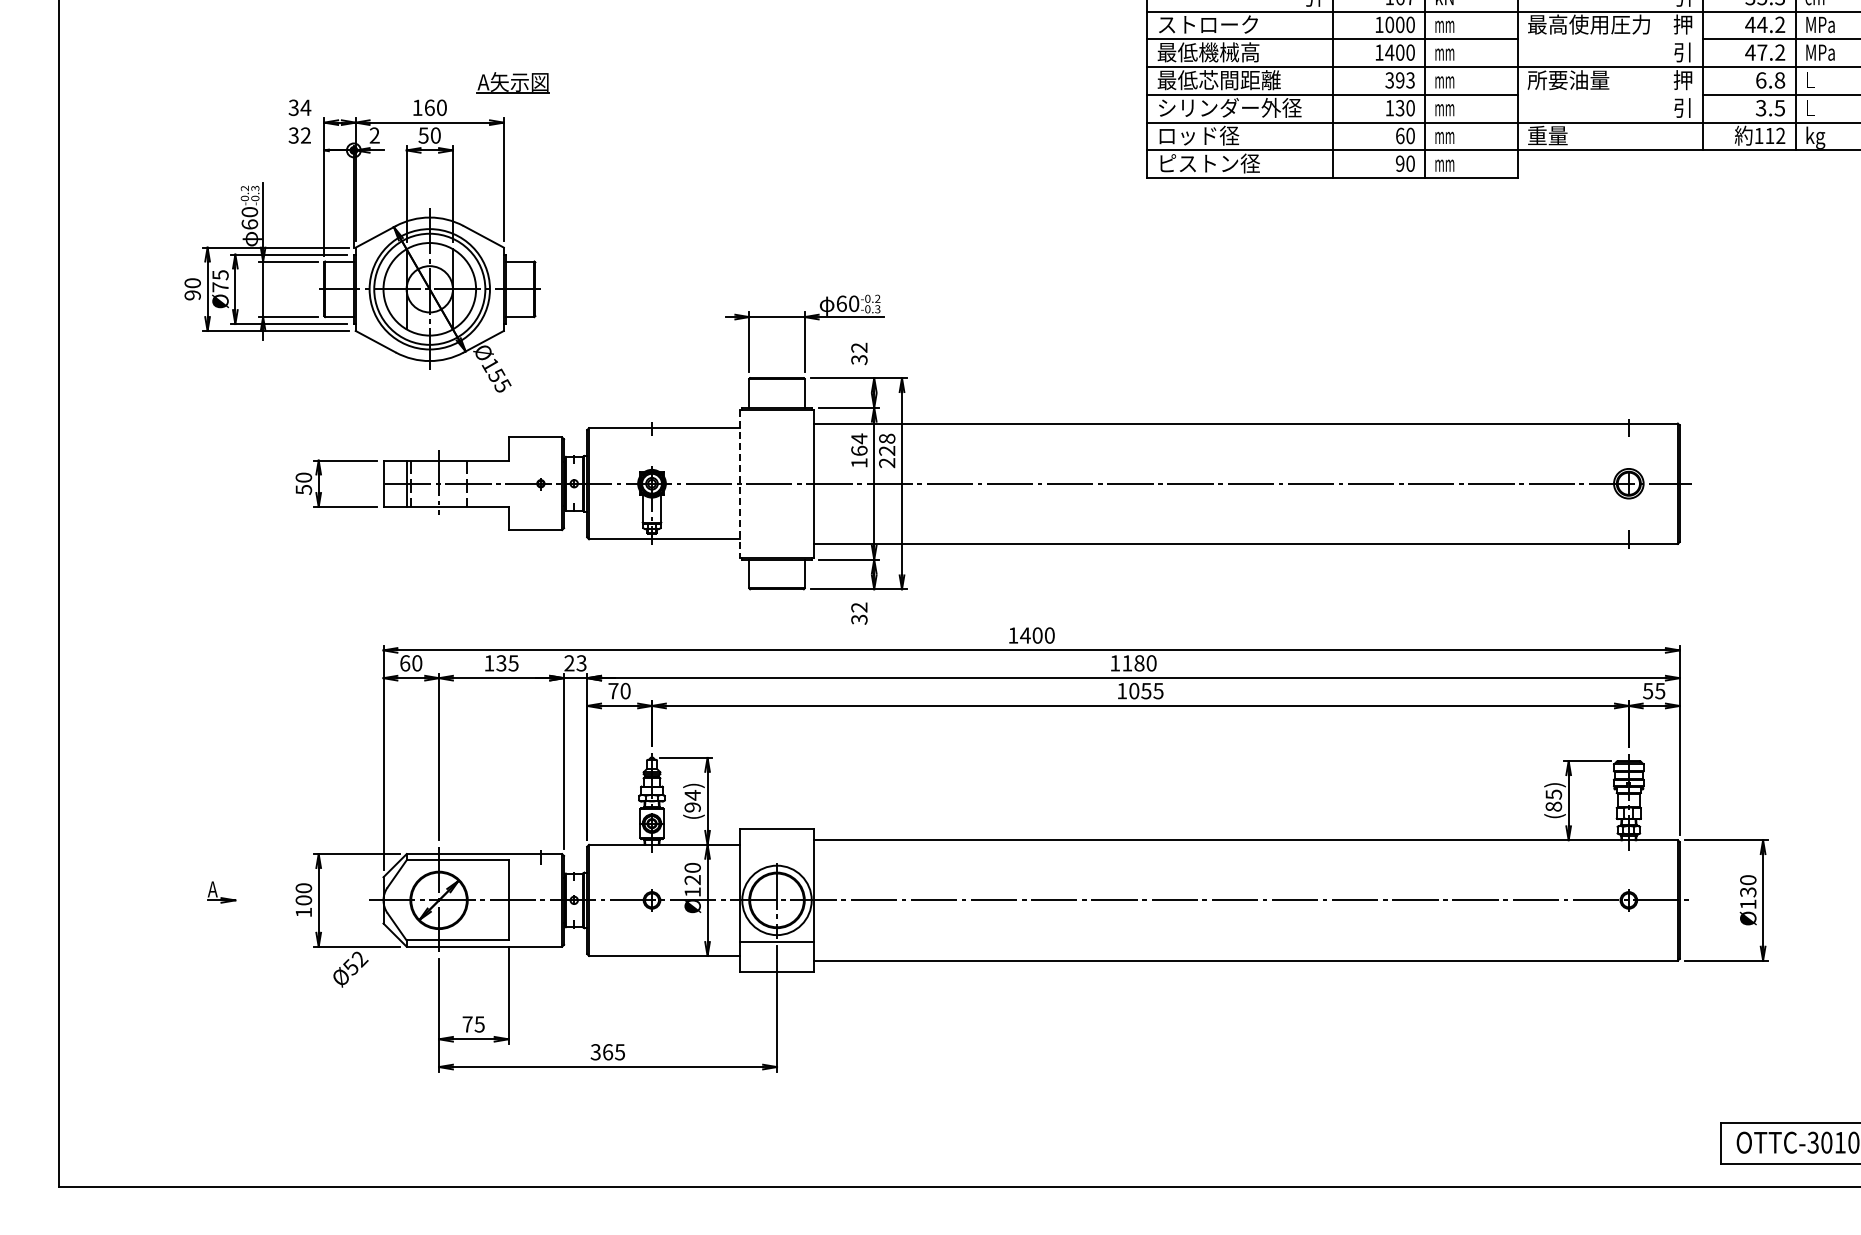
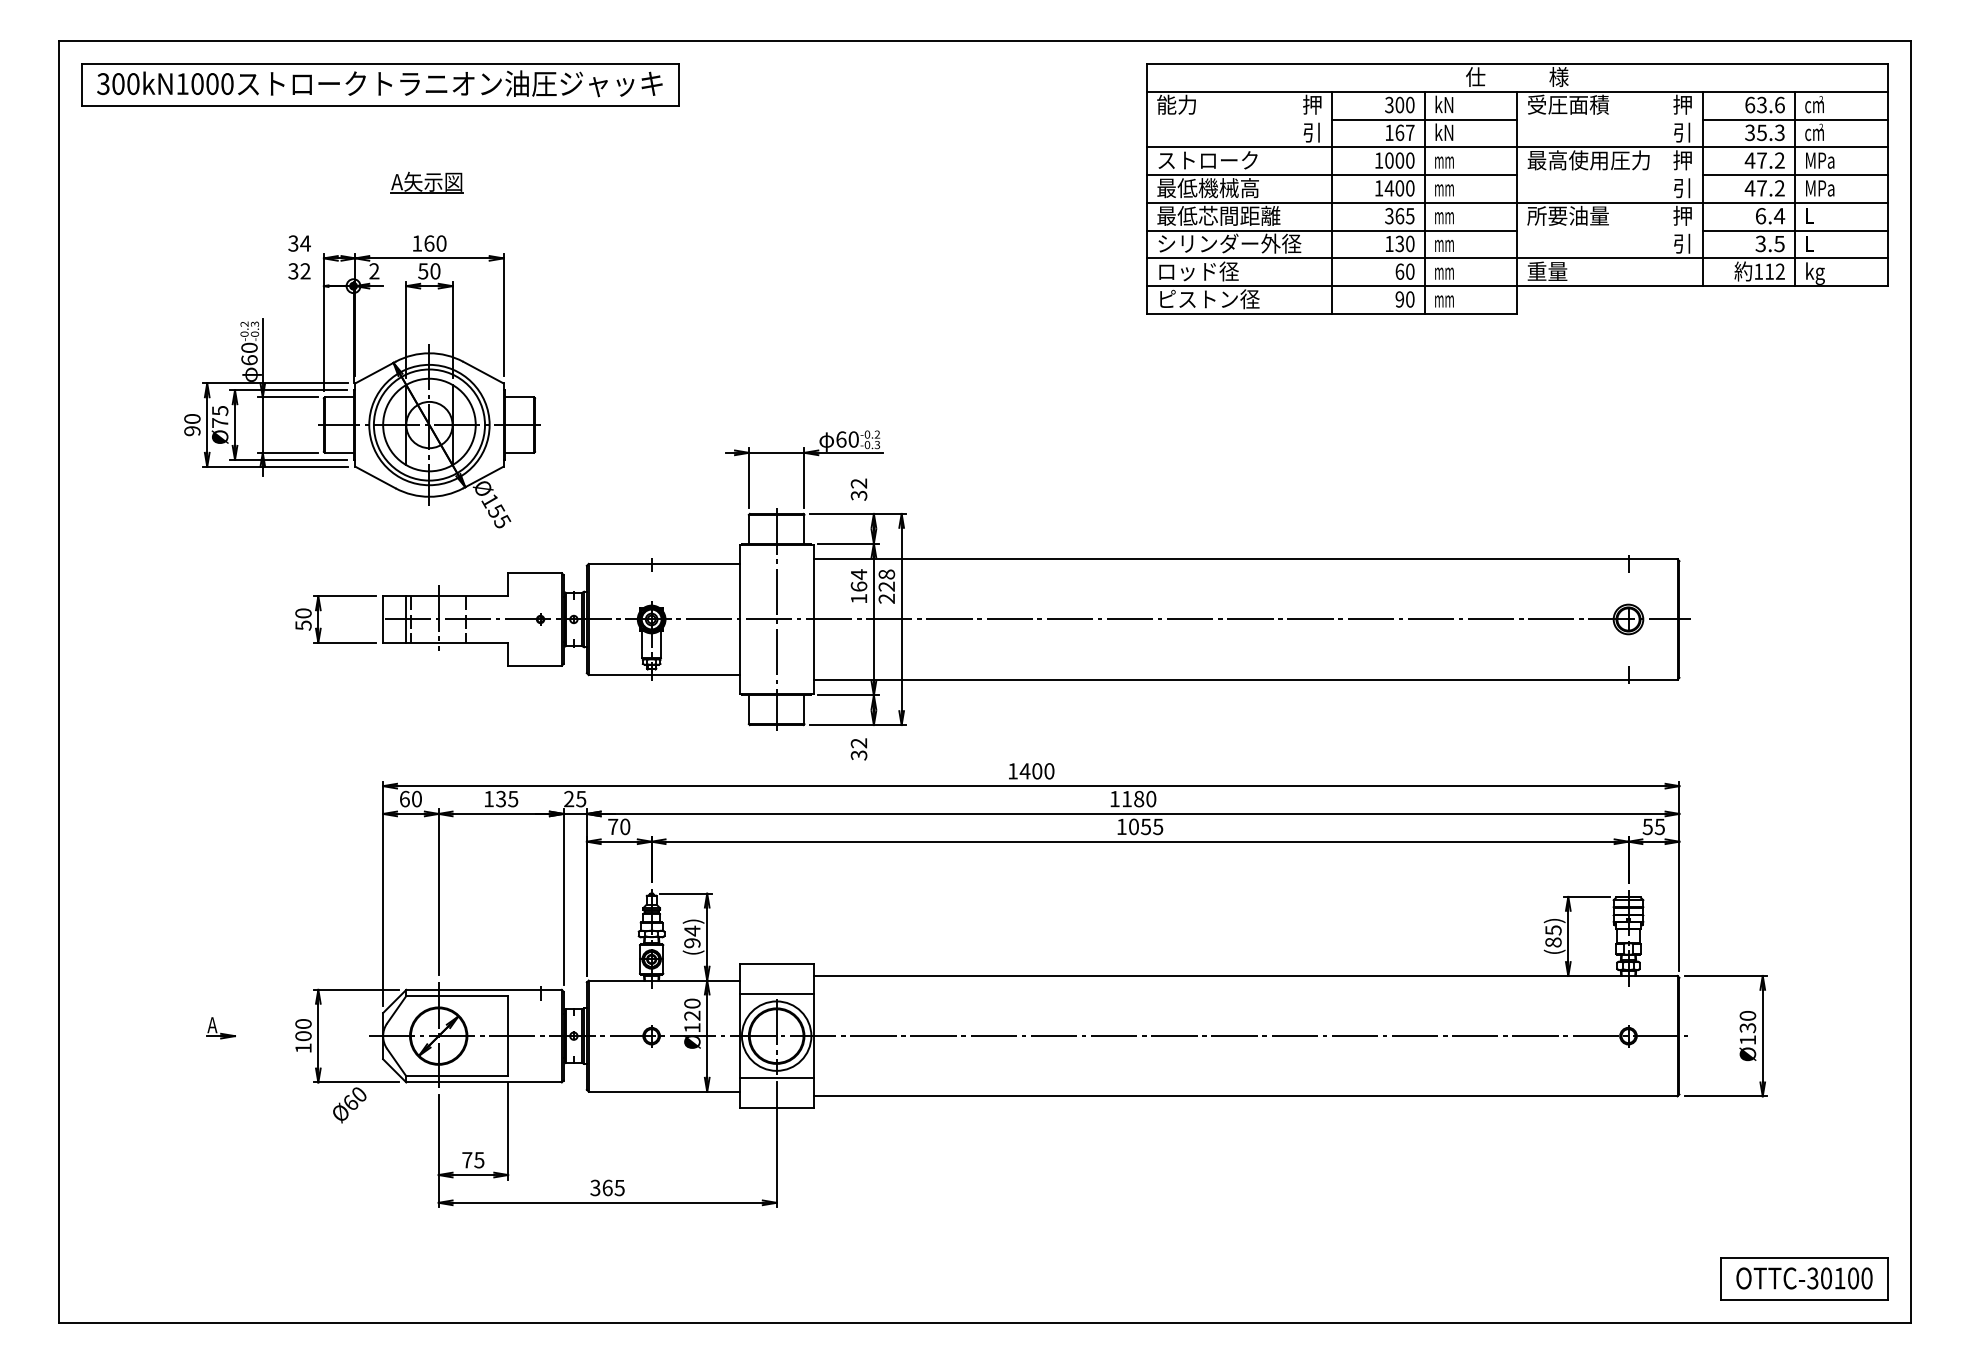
text: (1761, 24) -> (1761, 160), 44.2 -> 47.2
text: (1404, 80) -> (1404, 216), 393 -> 365
text: (1779, 80) -> (1779, 216), 6.8 -> 6.4
part: (512, 82) -> (426, 182), moved
line: (739, 483) -> (739, 619), dashed -> solid
line: (776, 483) -> (776, 619), added
text: (581, 662) -> (581, 798), 23 -> 25
line: (776, 858) -> (776, 994), added
text: (355, 963) -> (355, 1099), Ø52 -> Ø60

